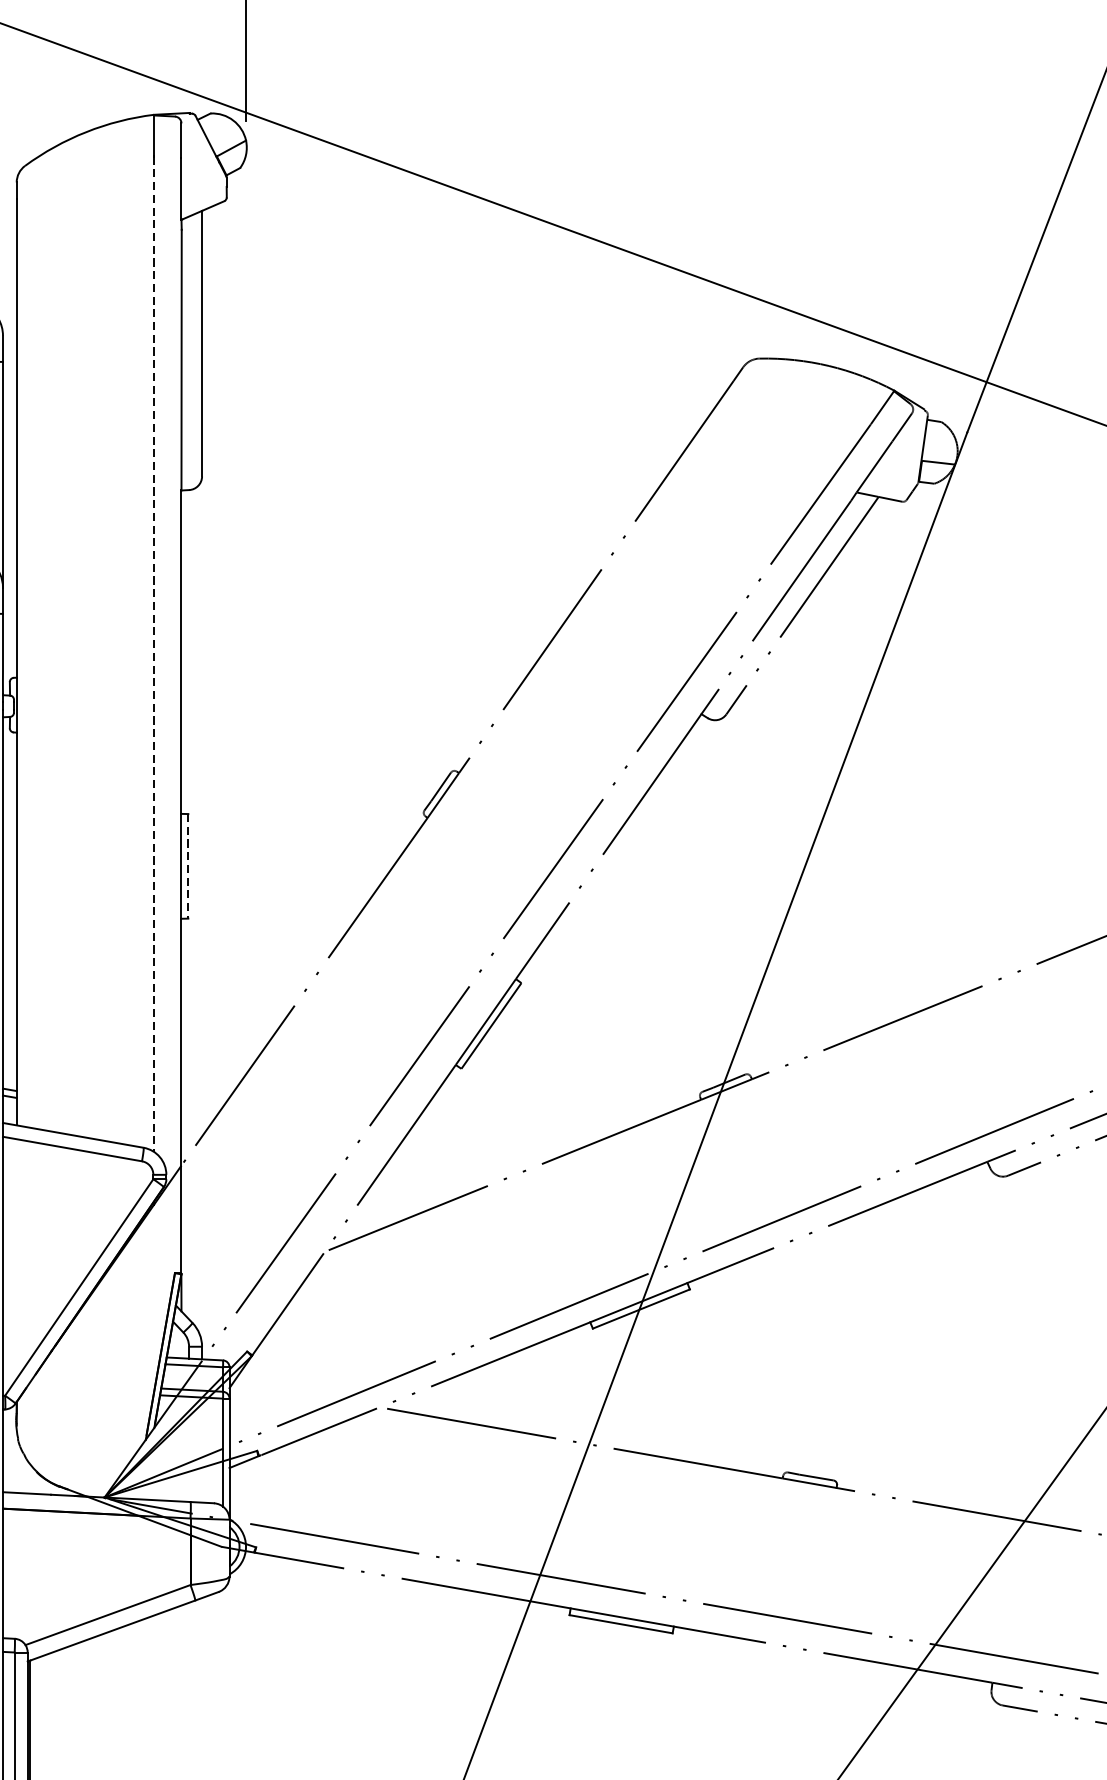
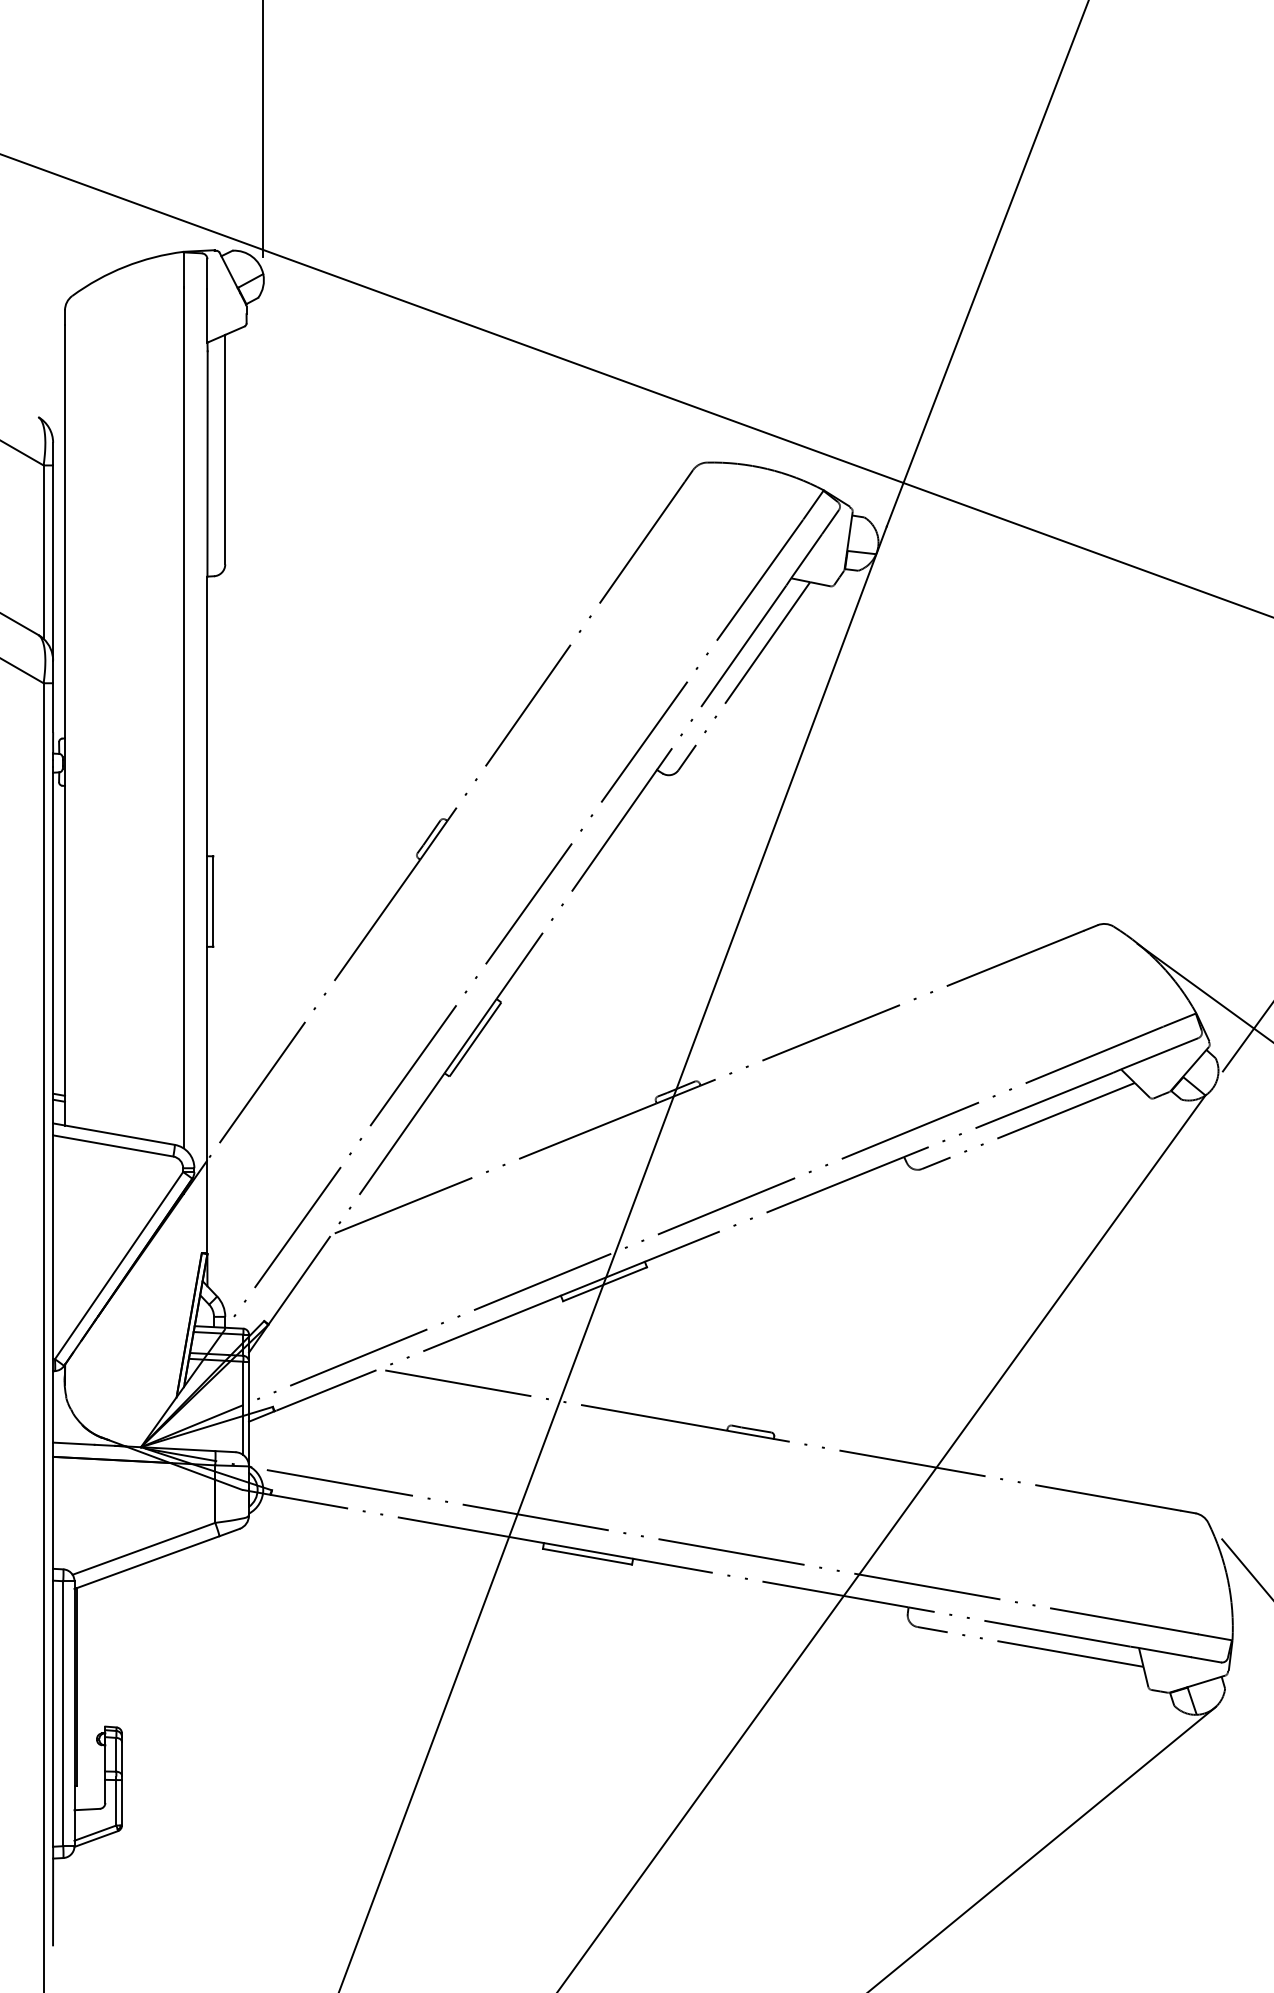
line: (153, 654) -> (183, 718), dashed -> solid
line: (188, 867) -> (213, 902), dashed -> solid

